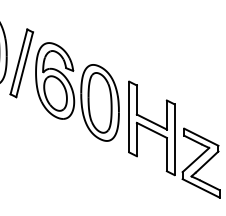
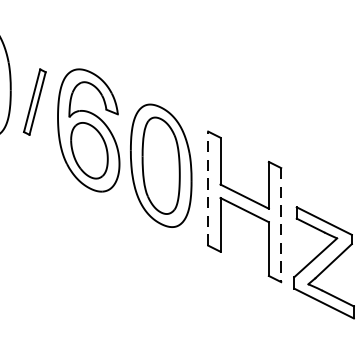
part: (21, 63) -> (34, 102), size x0.6
line: (129, 116) -> (208, 187), solid -> dashed
line: (174, 140) -> (281, 226), solid -> dashed

